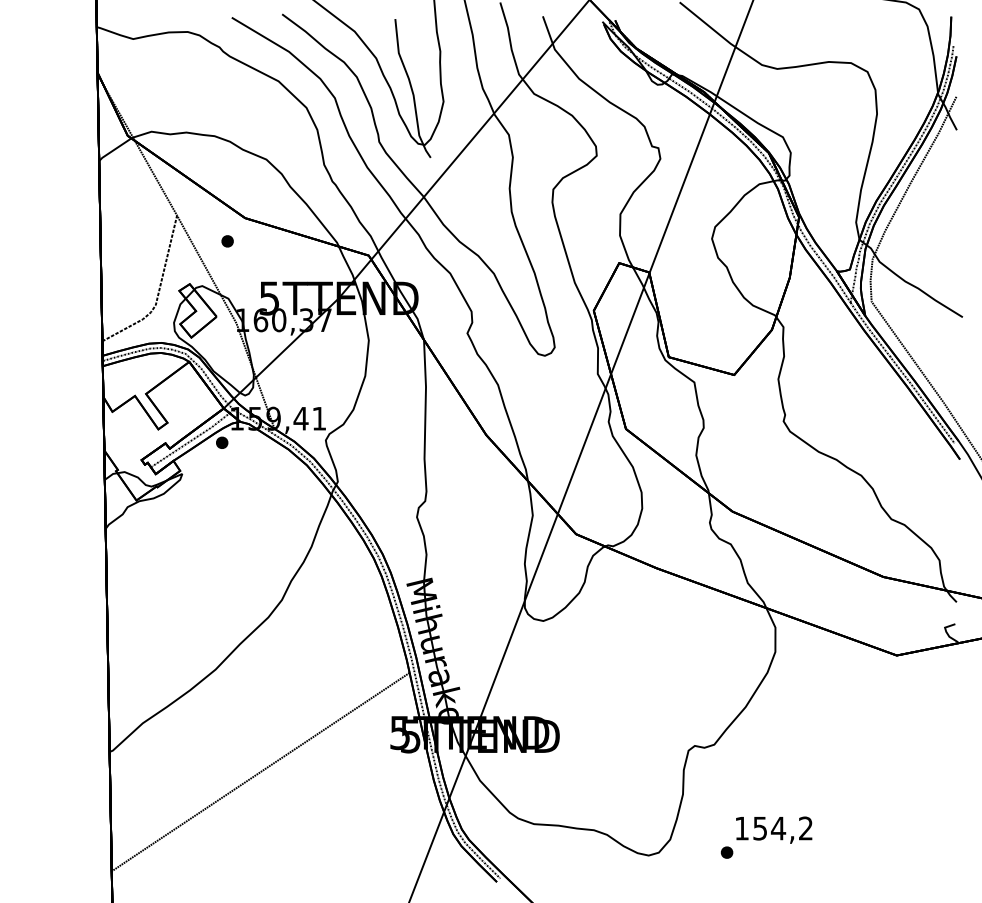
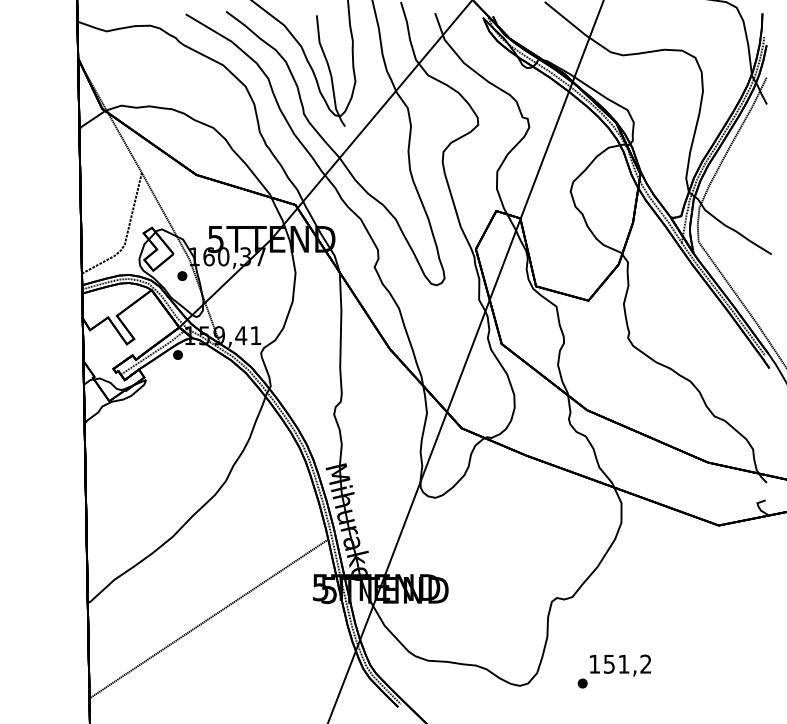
part: (227, 241) -> (182, 276), moved
text: (778, 828) -> (623, 664), 154,2 -> 151,2

